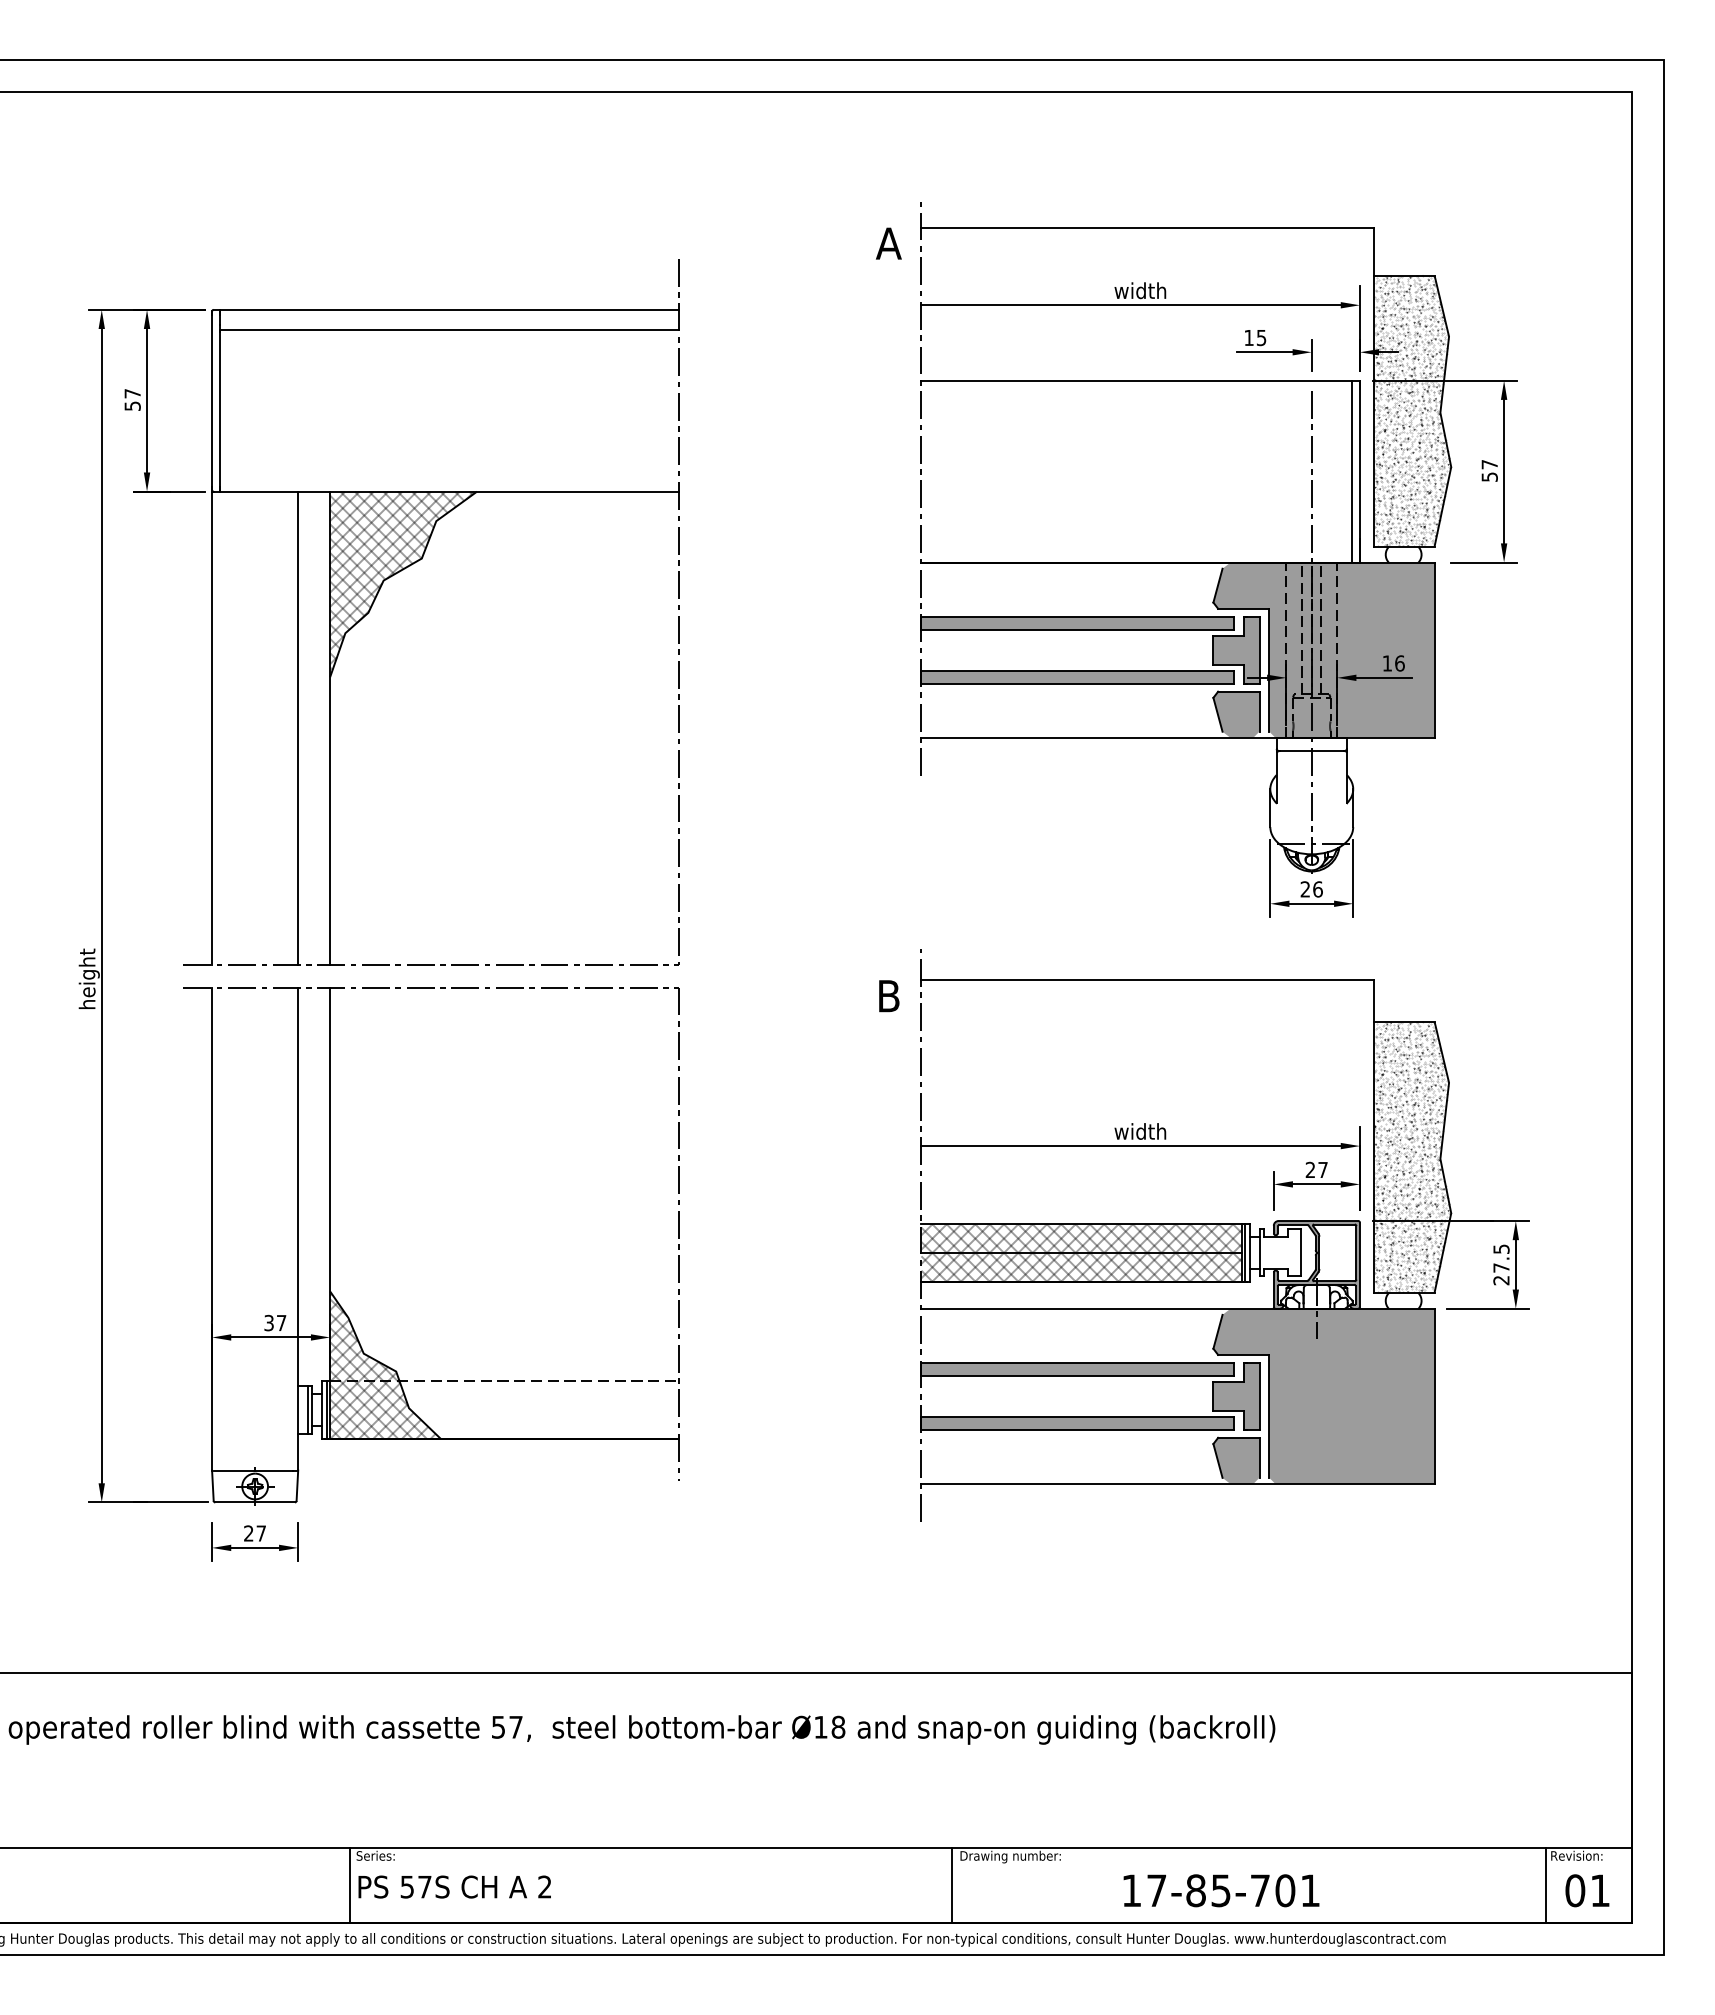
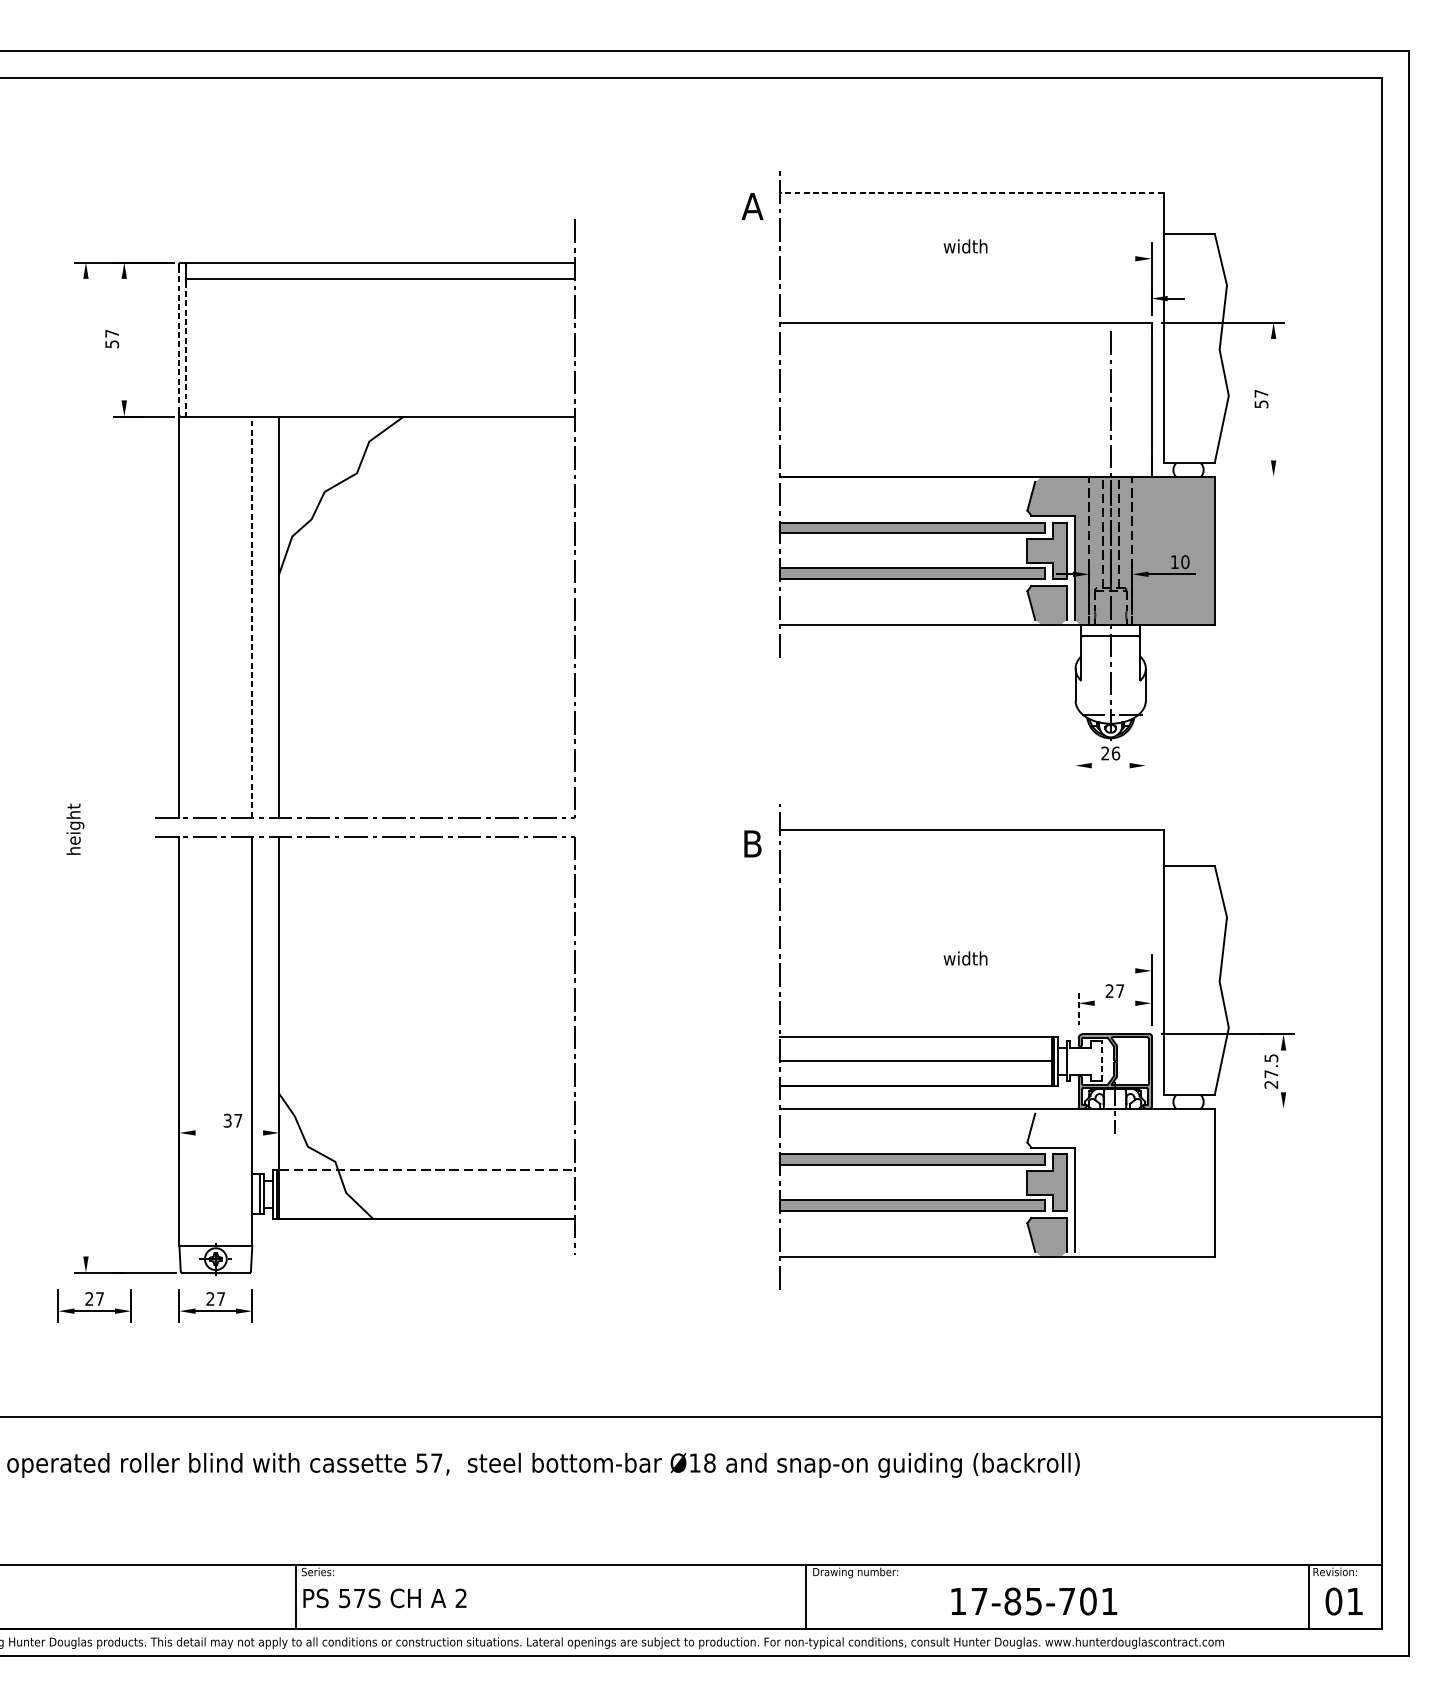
line: (1147, 227) -> (971, 192), solid -> dashed
line: (1130, 305) -> (957, 258), removed
part: (1274, 350) -> (1079, 297), removed
line: (147, 400) -> (124, 339), removed
line: (212, 400) -> (179, 339), solid -> dashed
line: (220, 410) -> (186, 347), solid -> dashed
hatch: (1412, 410) -> (1196, 347), removed
line: (1351, 471) -> (1144, 399), removed
line: (1504, 471) -> (1273, 399), removed
line: (1483, 562) -> (1256, 476), removed
hatch: (402, 580) -> (340, 491), removed
text: (1399, 662) -> (1185, 561), 16 -> 10
line: (298, 728) -> (252, 617), solid -> dashed
line: (1270, 877) -> (1075, 743), removed
line: (1353, 877) -> (1146, 743), removed
line: (1311, 903) -> (1110, 765), removed
line: (101, 906) -> (85, 767), removed
line: (1130, 1146) -> (957, 971), removed
hatch: (1412, 1156) -> (1196, 979), removed
line: (1316, 1184) -> (1114, 1003), removed
line: (1273, 1191) -> (1078, 1009), solid -> dashed
hatch: (1081, 1252) -> (915, 1060), removed
line: (1301, 1252) -> (1102, 1060), solid -> dashed
line: (1515, 1264) -> (1283, 1071), removed
line: (1487, 1308) -> (1259, 1108), removed
line: (270, 1337) -> (228, 1132), removed
hatch: (382, 1366) -> (323, 1157), removed
fill: (1323, 1396) -> (1120, 1182), removed
part: (111, 1541) -> (94, 1305), added

